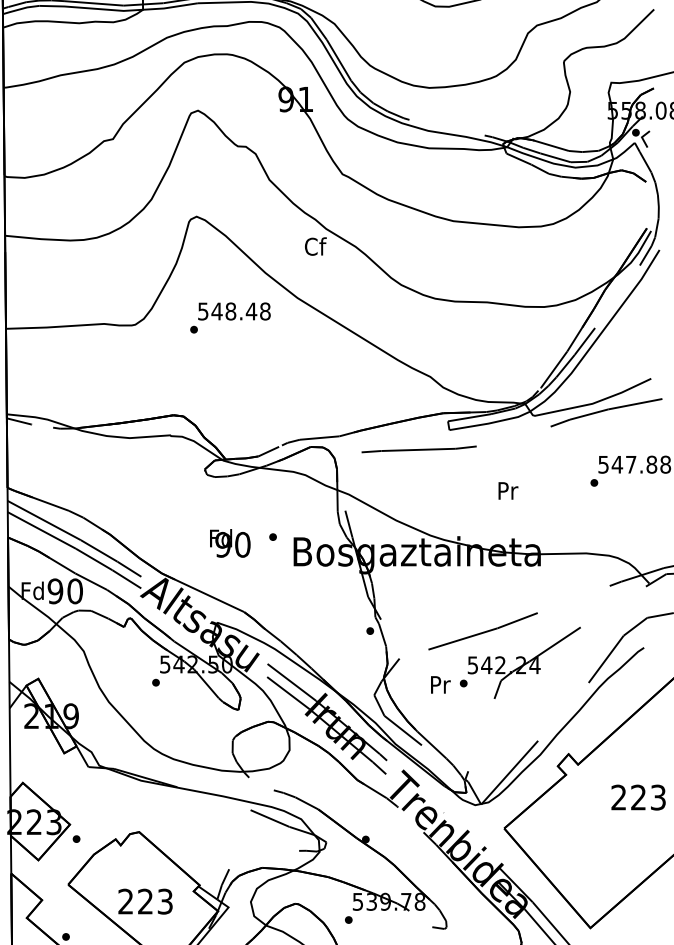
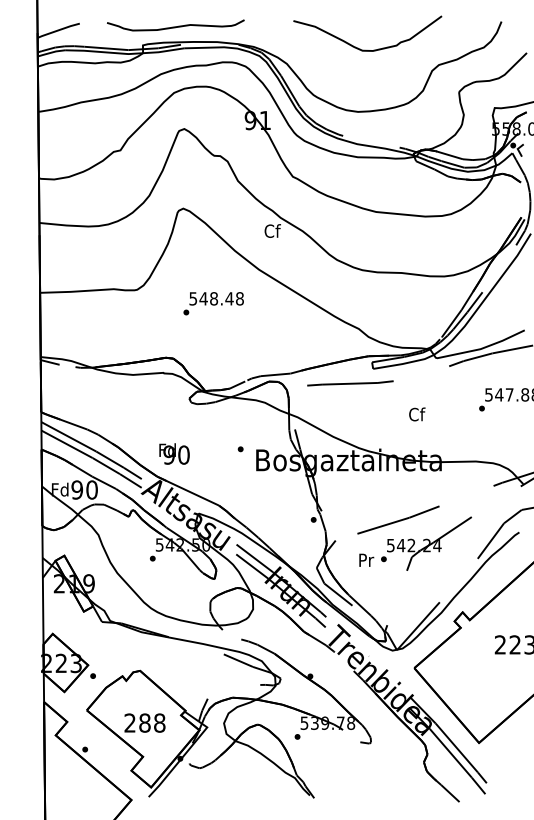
text: (230, 317) -> (213, 303), moved
text: (508, 490) -> (417, 414), Pr -> Cf
text: (230, 542) -> (174, 453), moved
text: (155, 900) -> (152, 722), 223 -> 288

